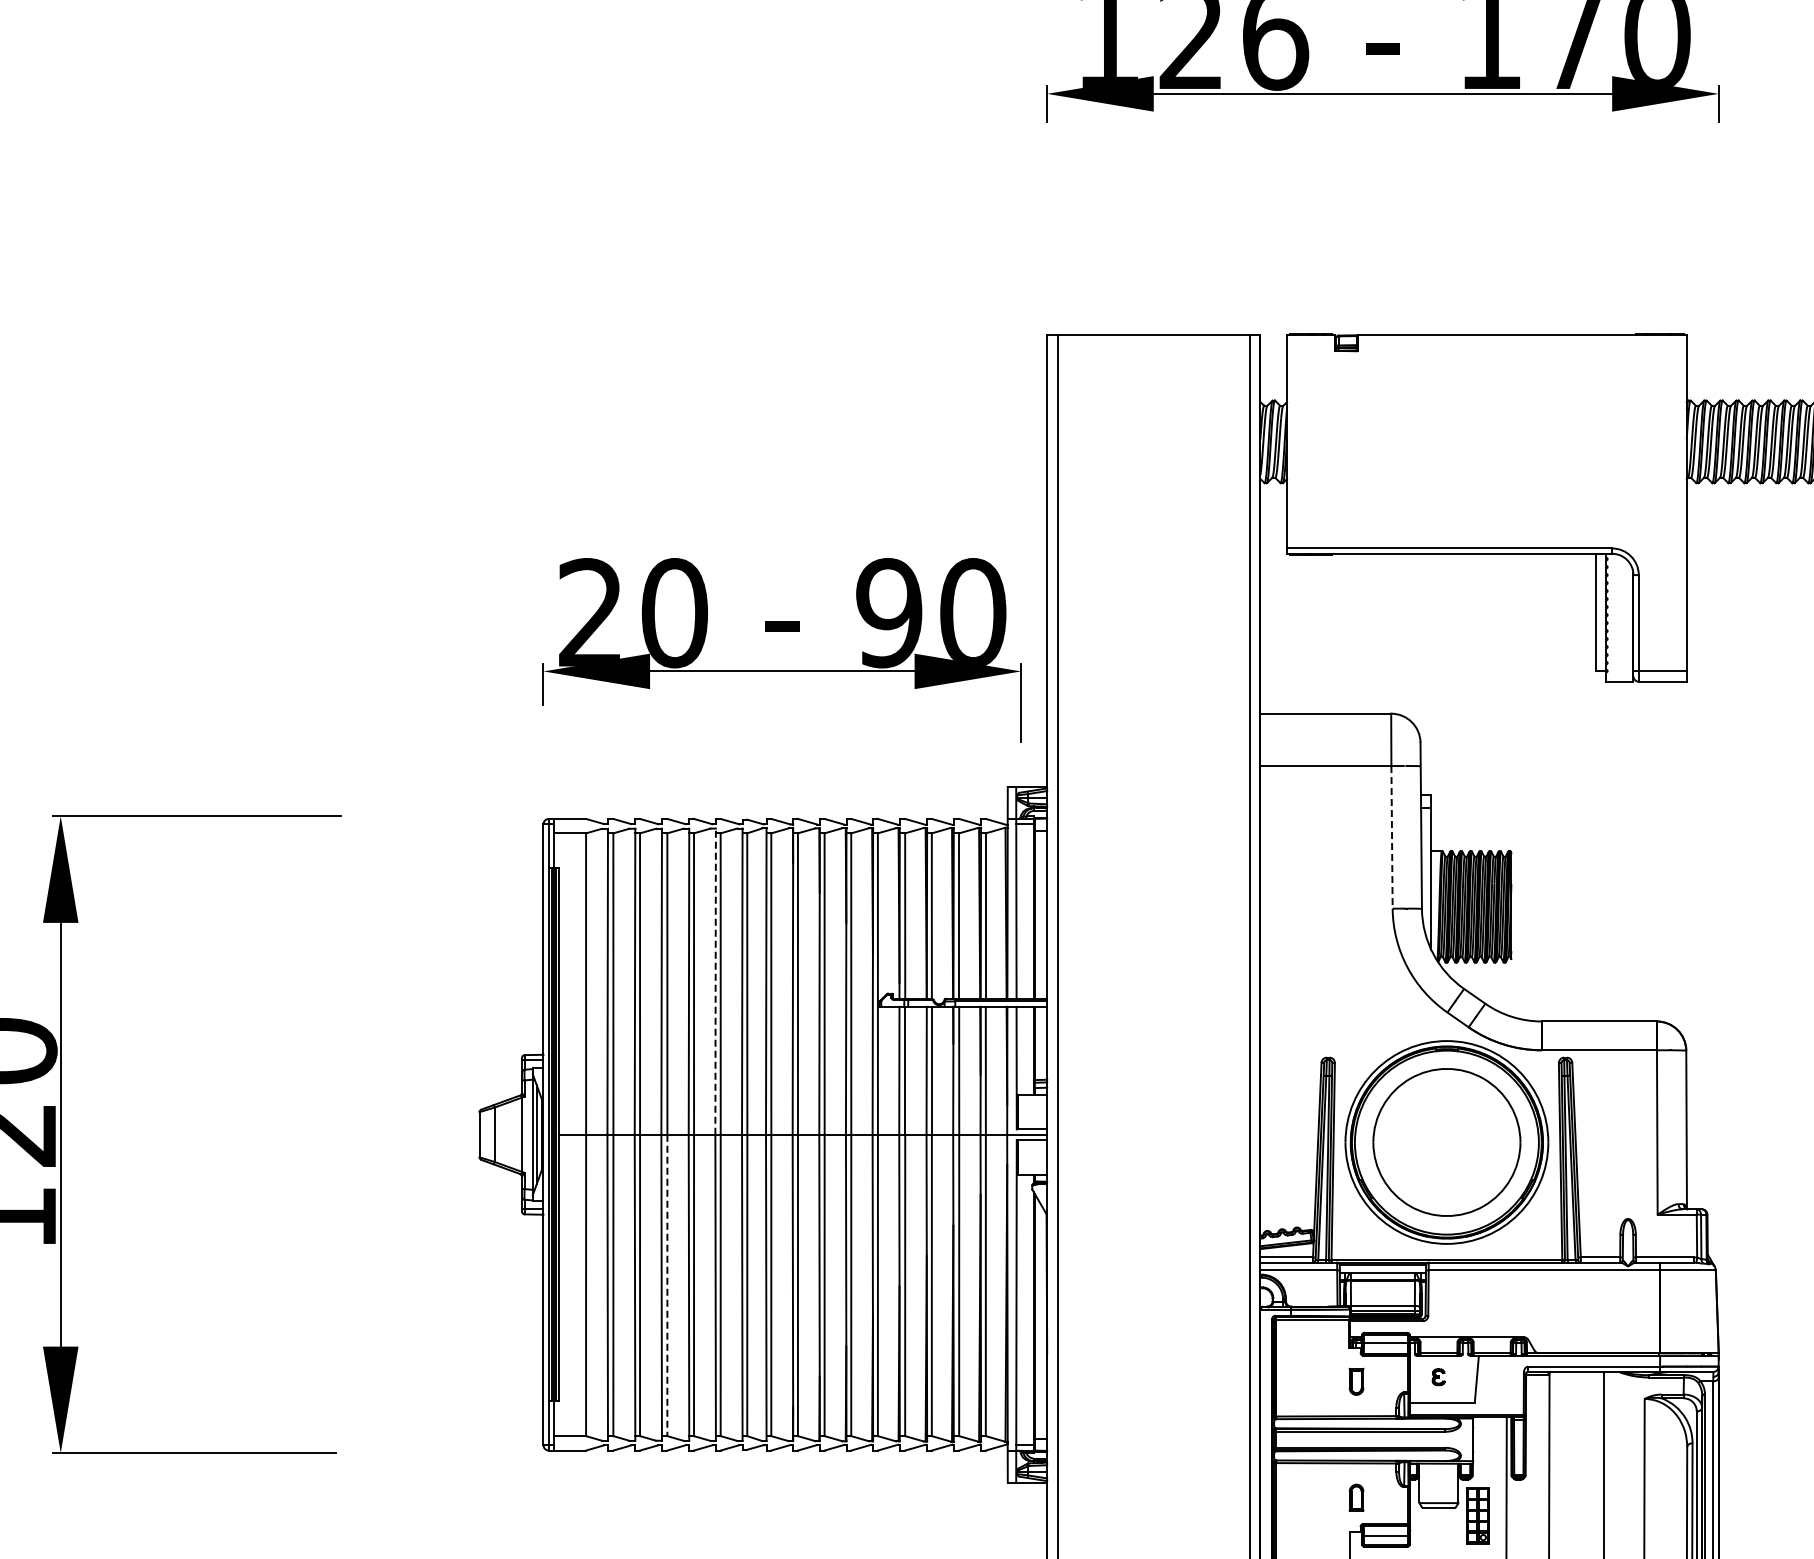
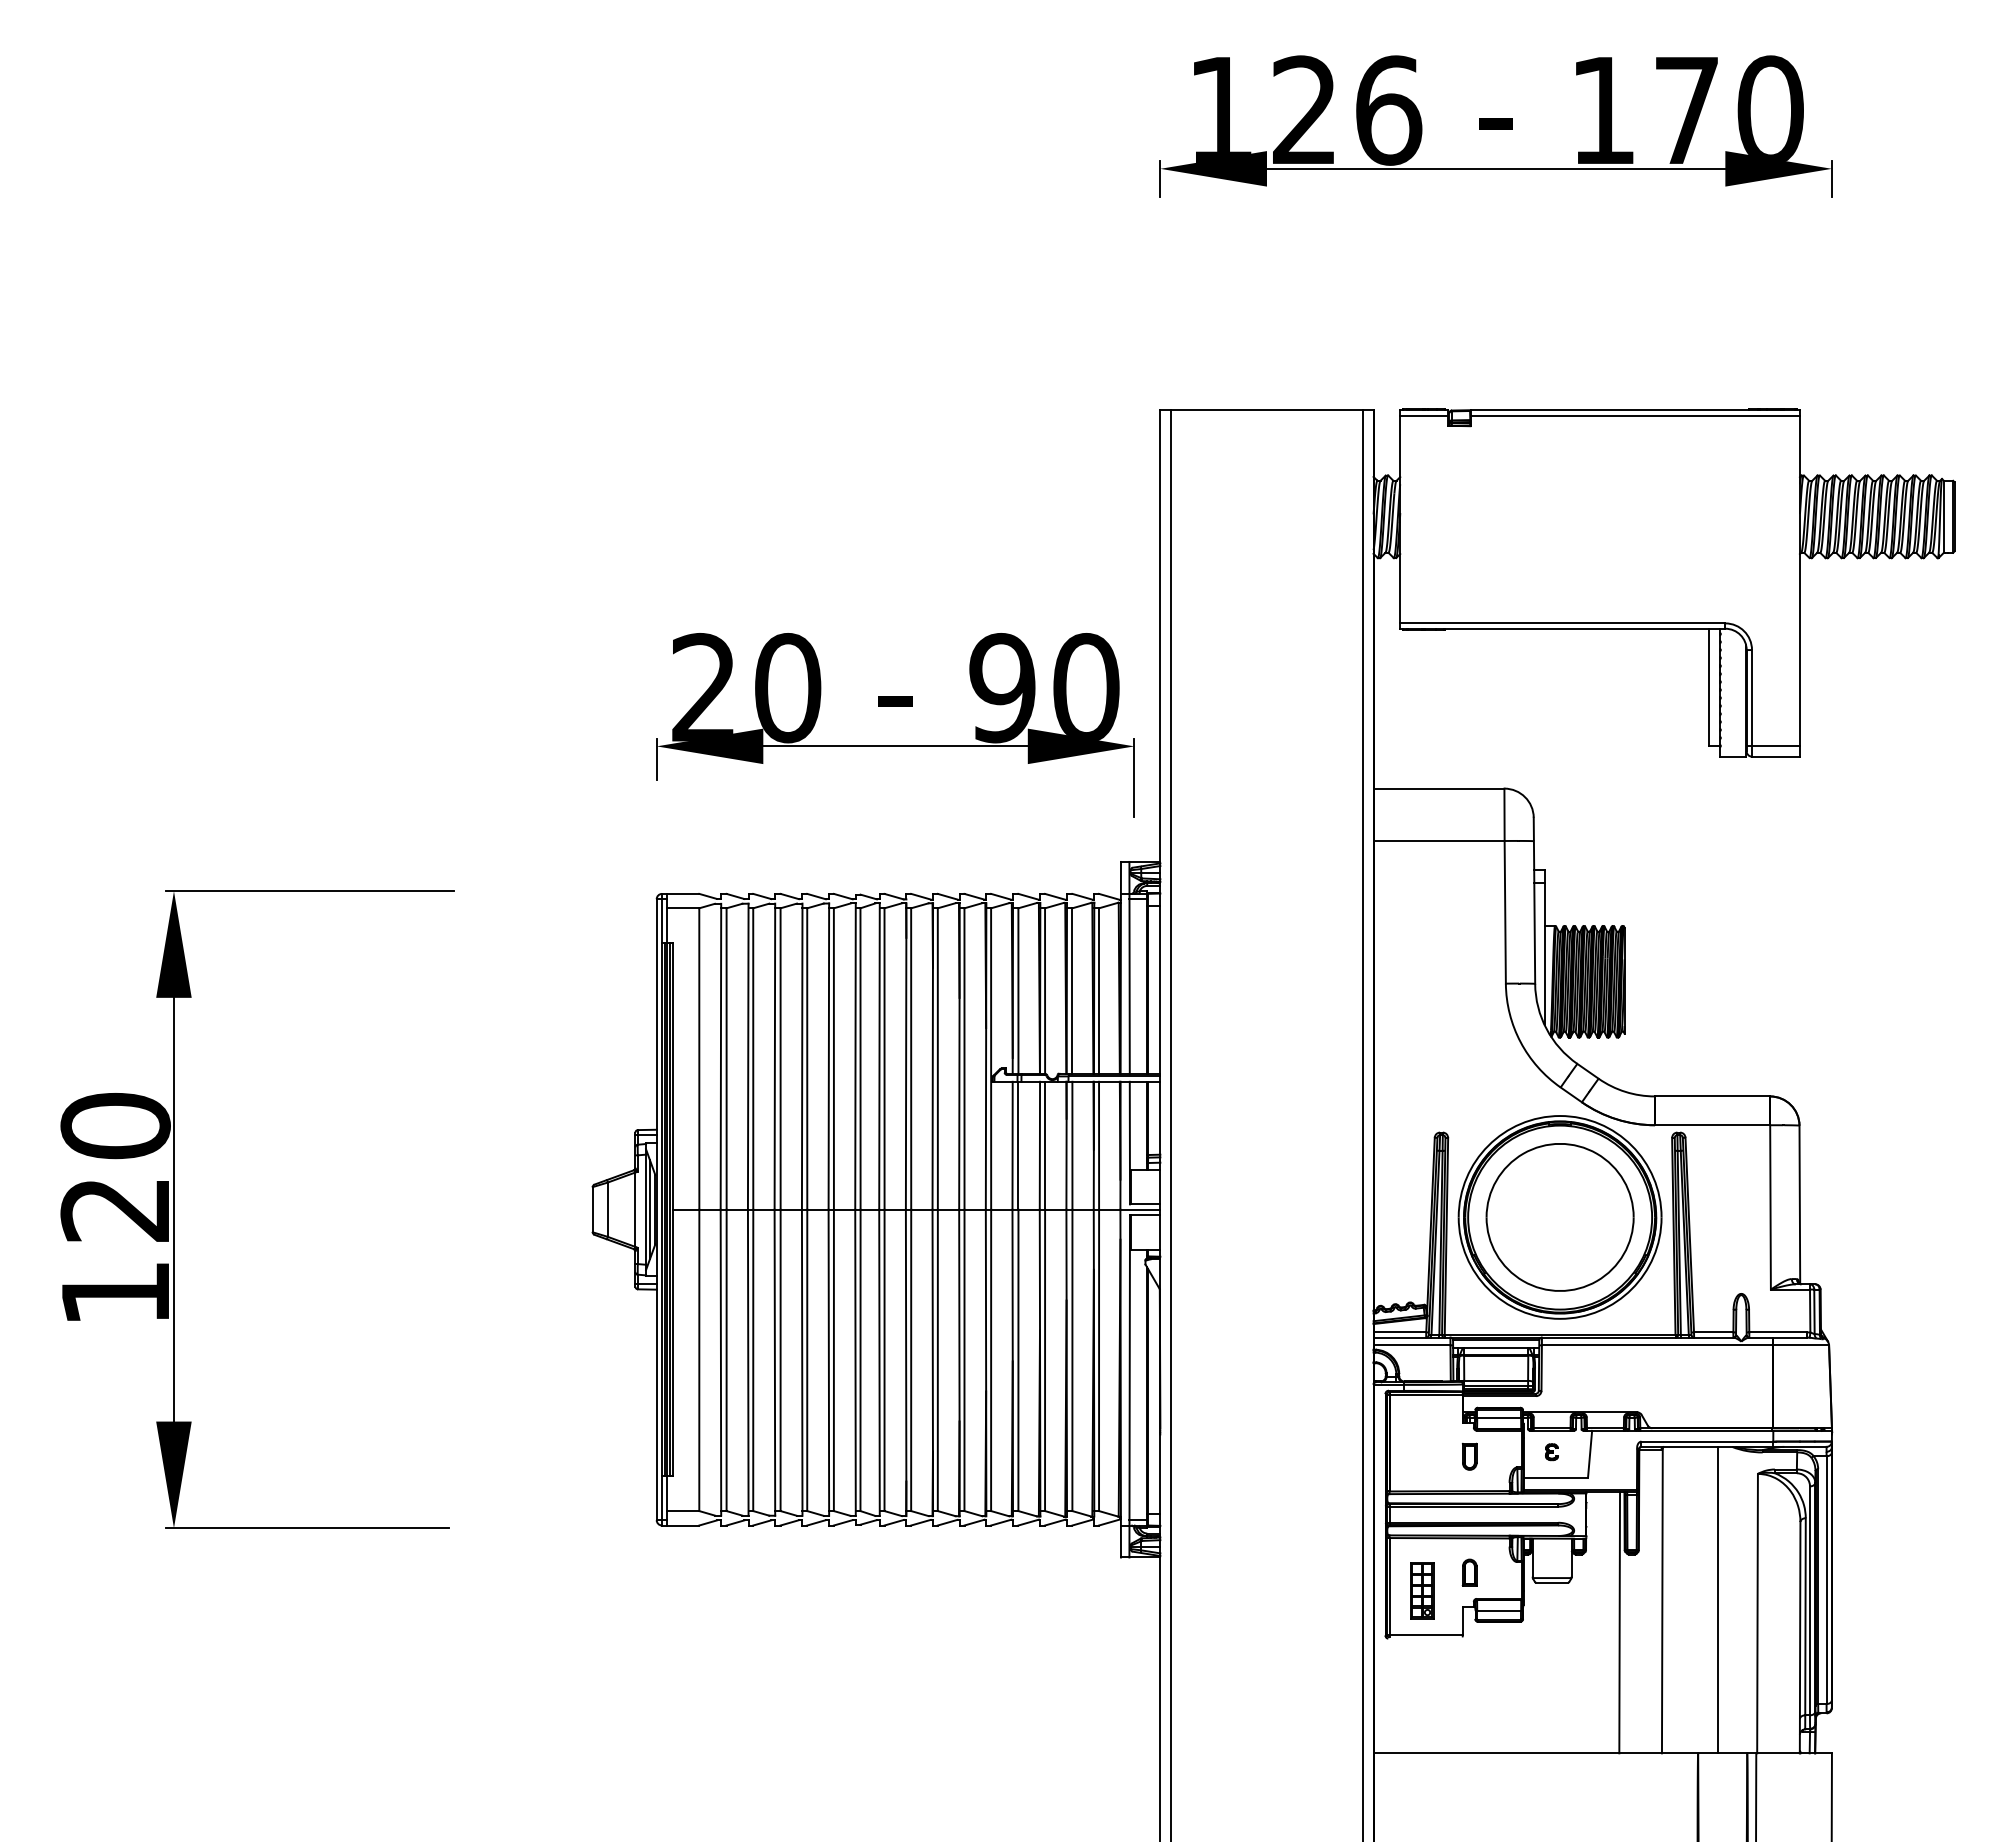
line: (1311, 340) -> (1424, 415), added
line: (1522, 340) -> (1635, 415), added
line: (1392, 837) -> (1505, 912), dashed -> solid
line: (715, 981) -> (828, 1056), dashed -> solid
line: (667, 1285) -> (780, 1360), dashed -> solid
part: (1478, 1515) -> (1422, 1590), moved

